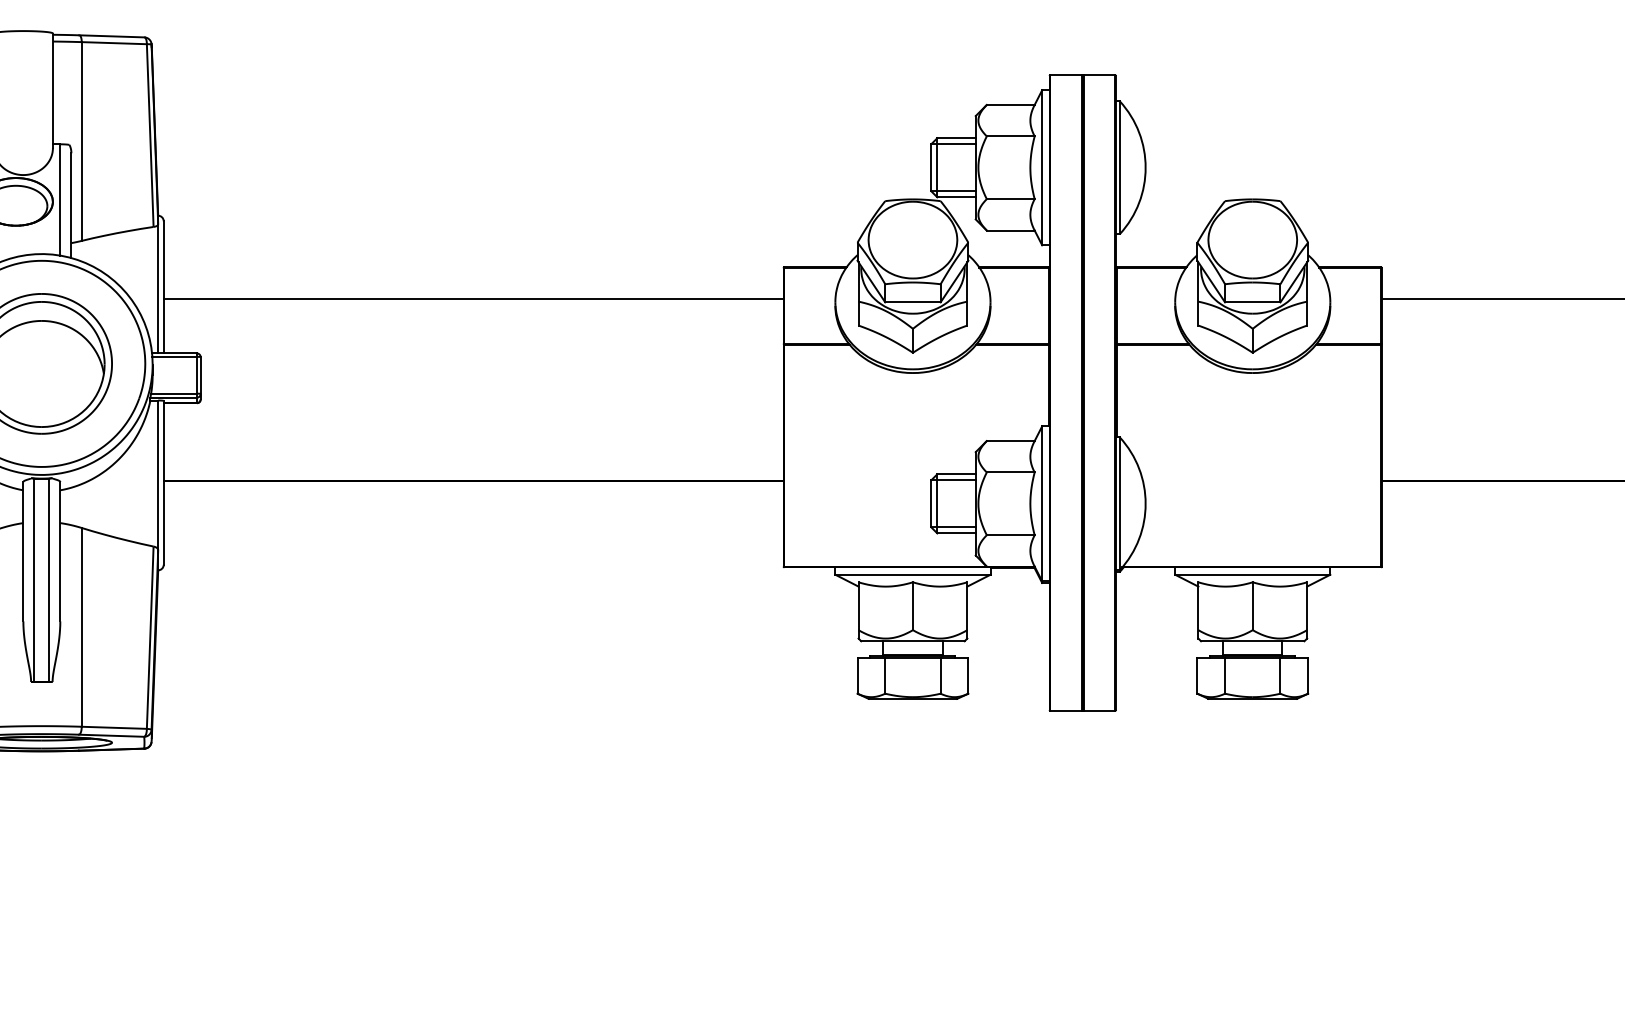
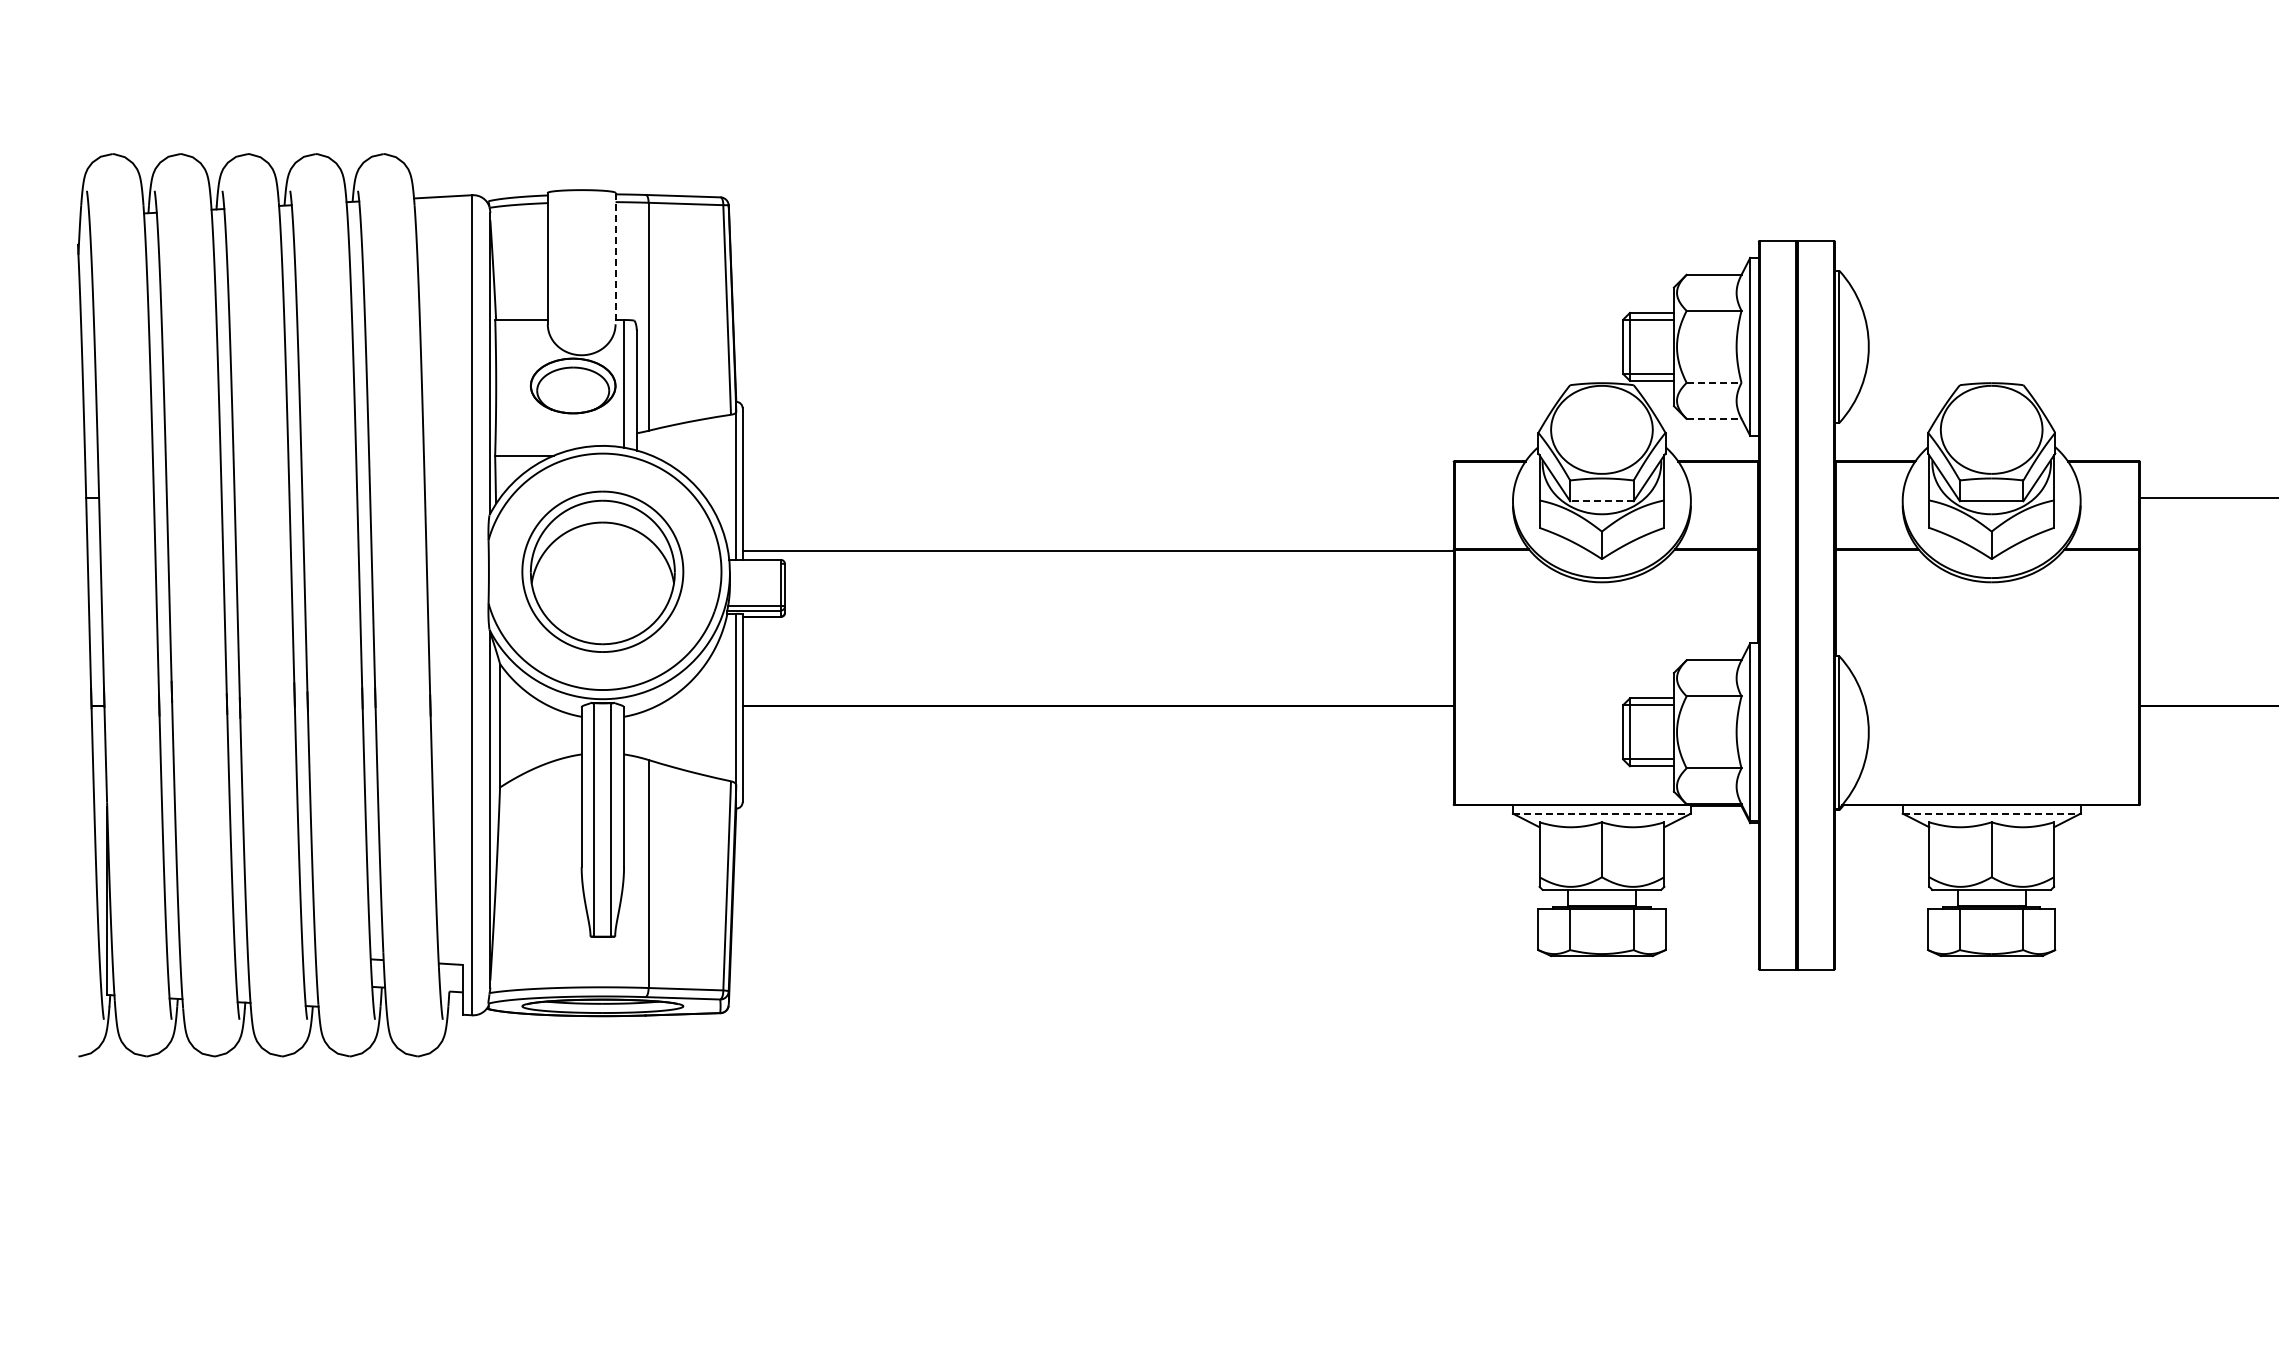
line: (52, 90) -> (615, 258), solid -> dashed
line: (1011, 198) -> (1714, 382), solid -> dashed
line: (1011, 230) -> (1714, 418), solid -> dashed
line: (473, 299) -> (1097, 550), moved
line: (912, 302) -> (1601, 501), solid -> dashed
line: (174, 356) -> (754, 563), removed
line: (912, 574) -> (1601, 813), solid -> dashed
line: (1252, 574) -> (1991, 813), solid -> dashed

